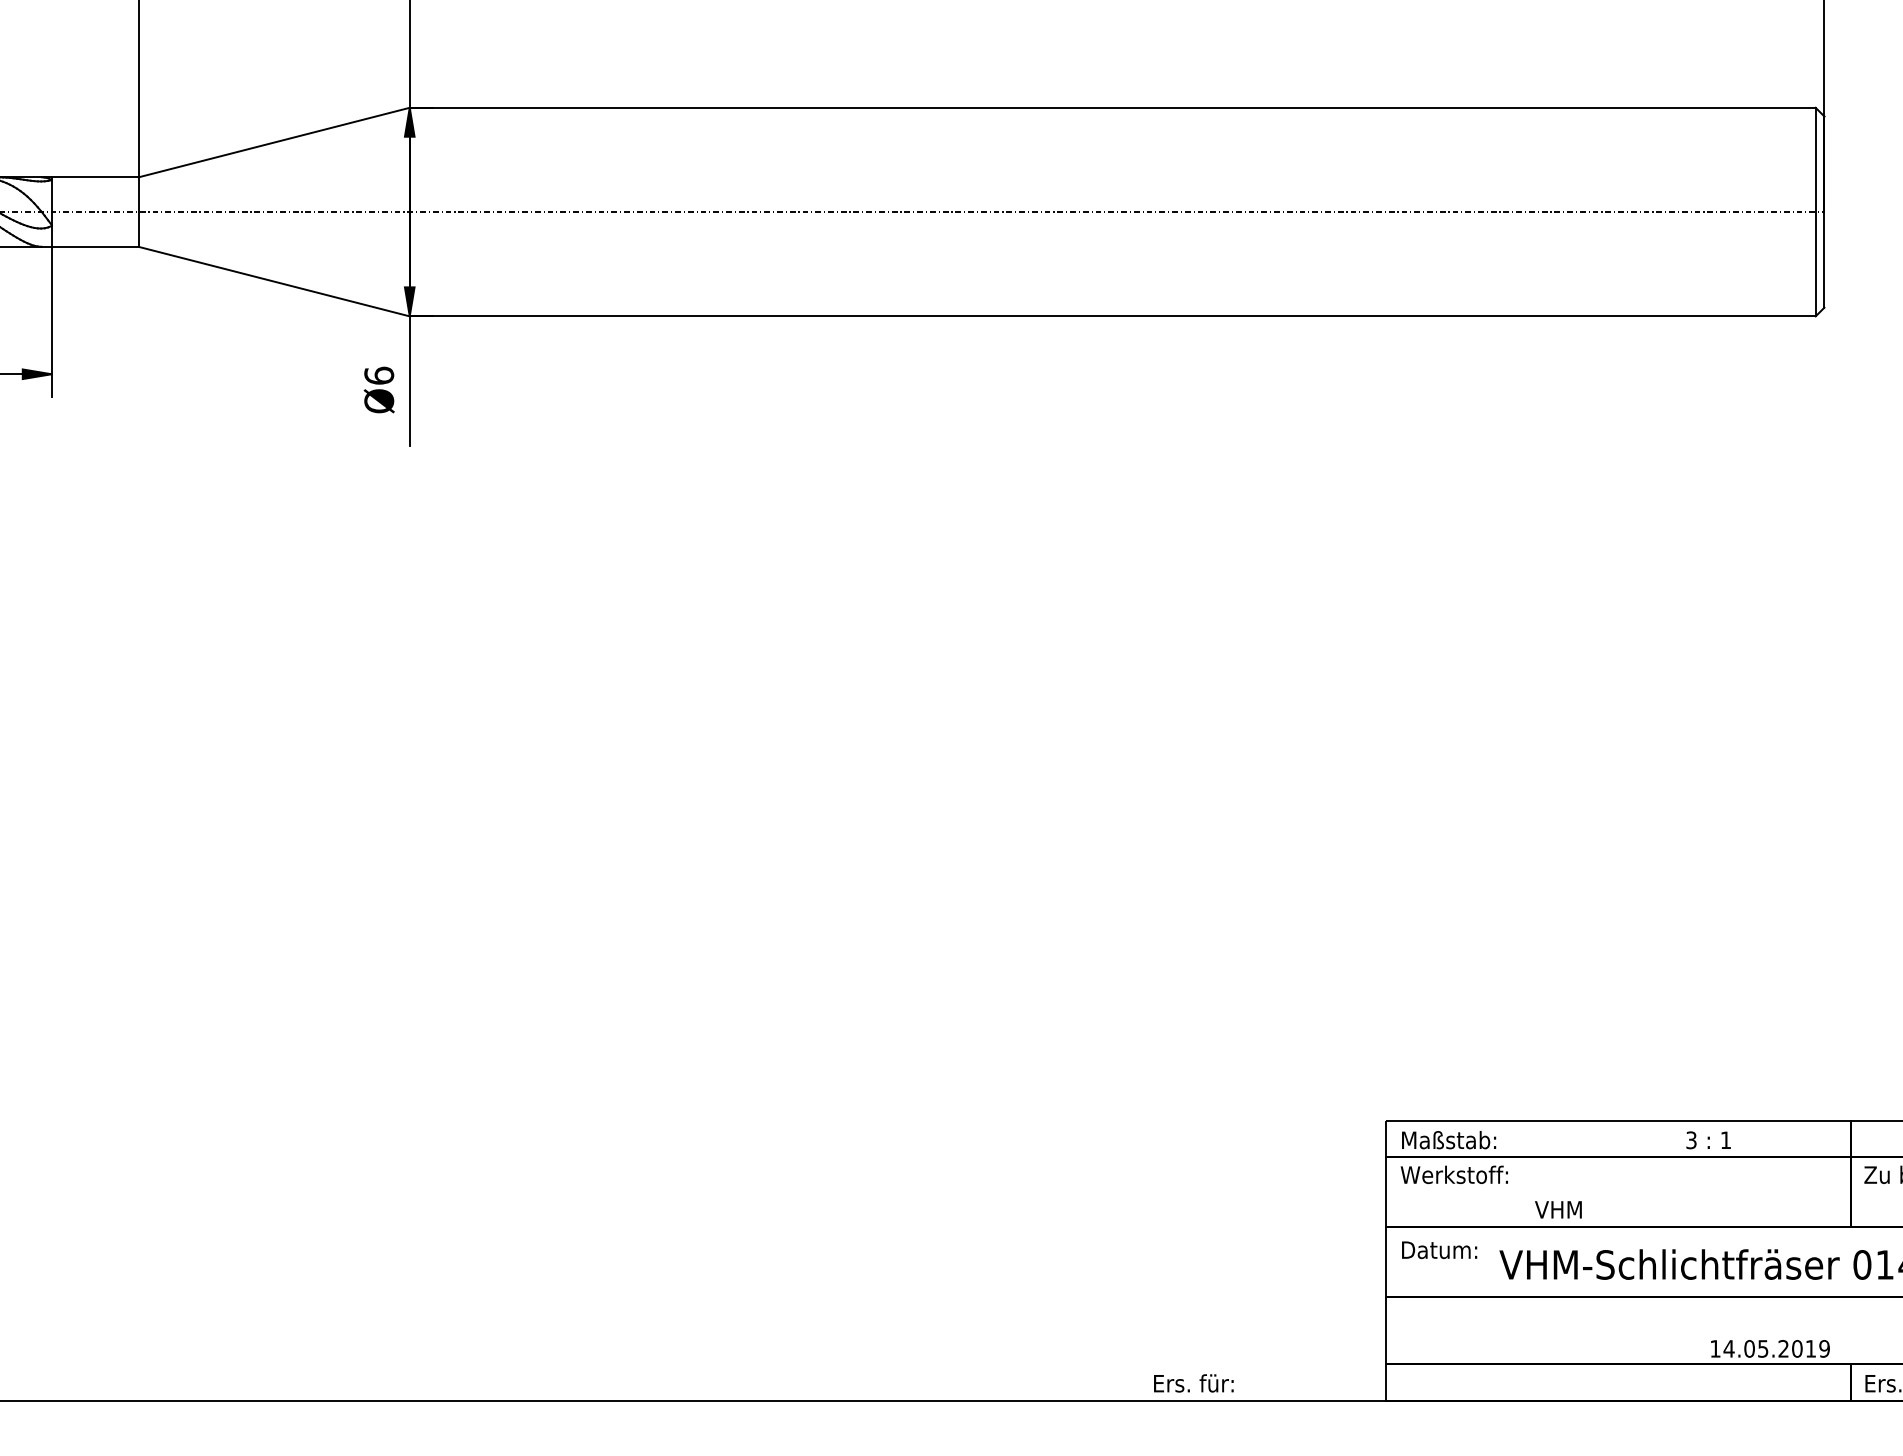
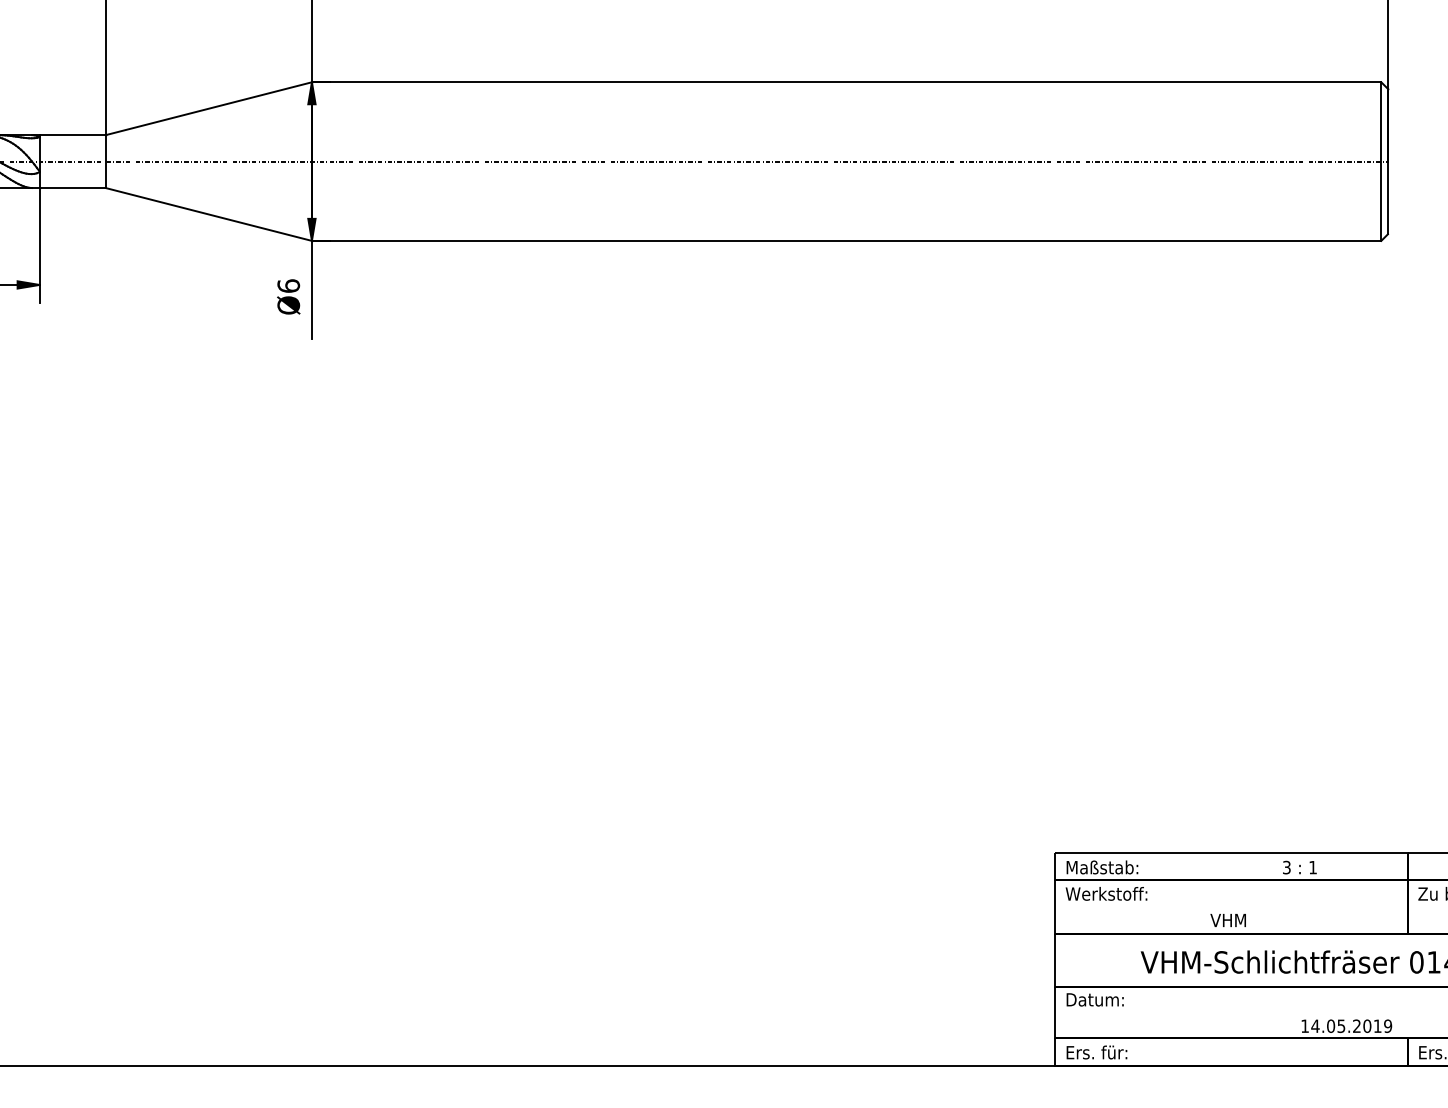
text: (1558, 1209) -> (1228, 920), moved
text: (1439, 1250) -> (1095, 1000), moved
text: (1193, 1383) -> (1096, 1052), moved

